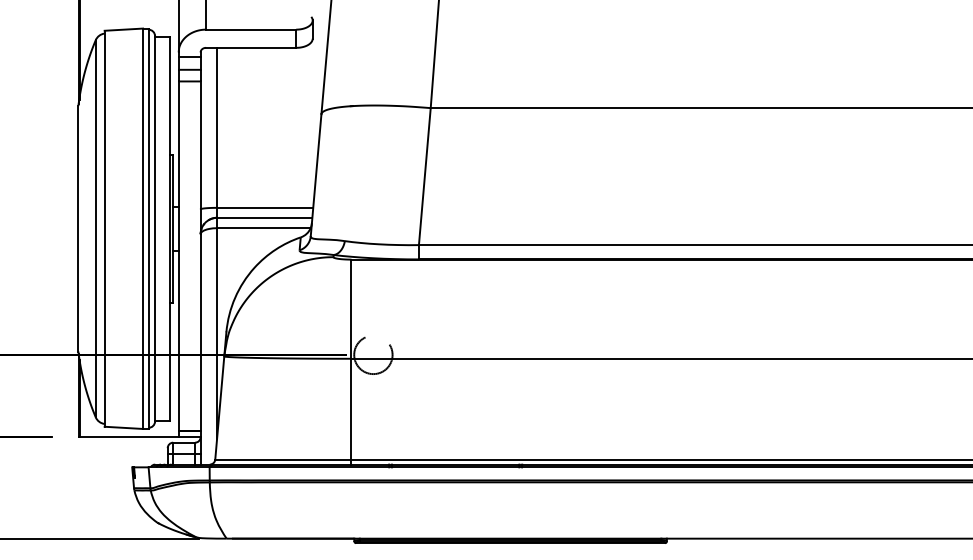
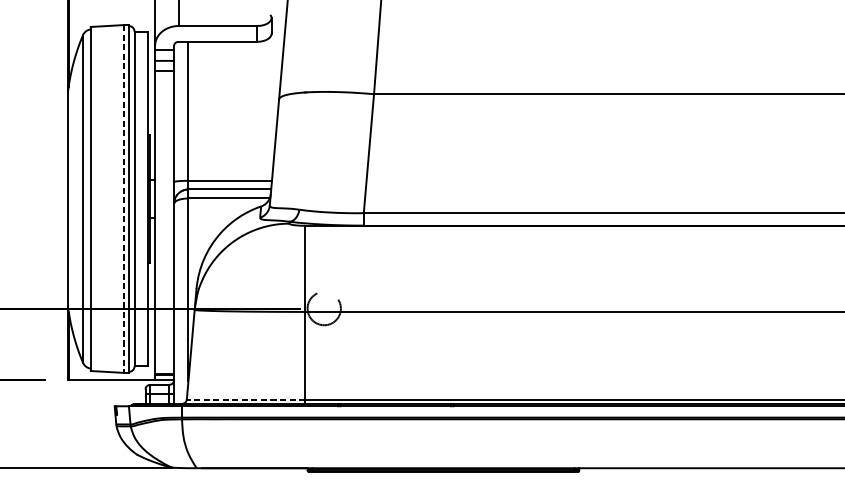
line: (143, 229) -> (124, 199), solid -> dashed
line: (282, 459) -> (245, 399), solid -> dashed

